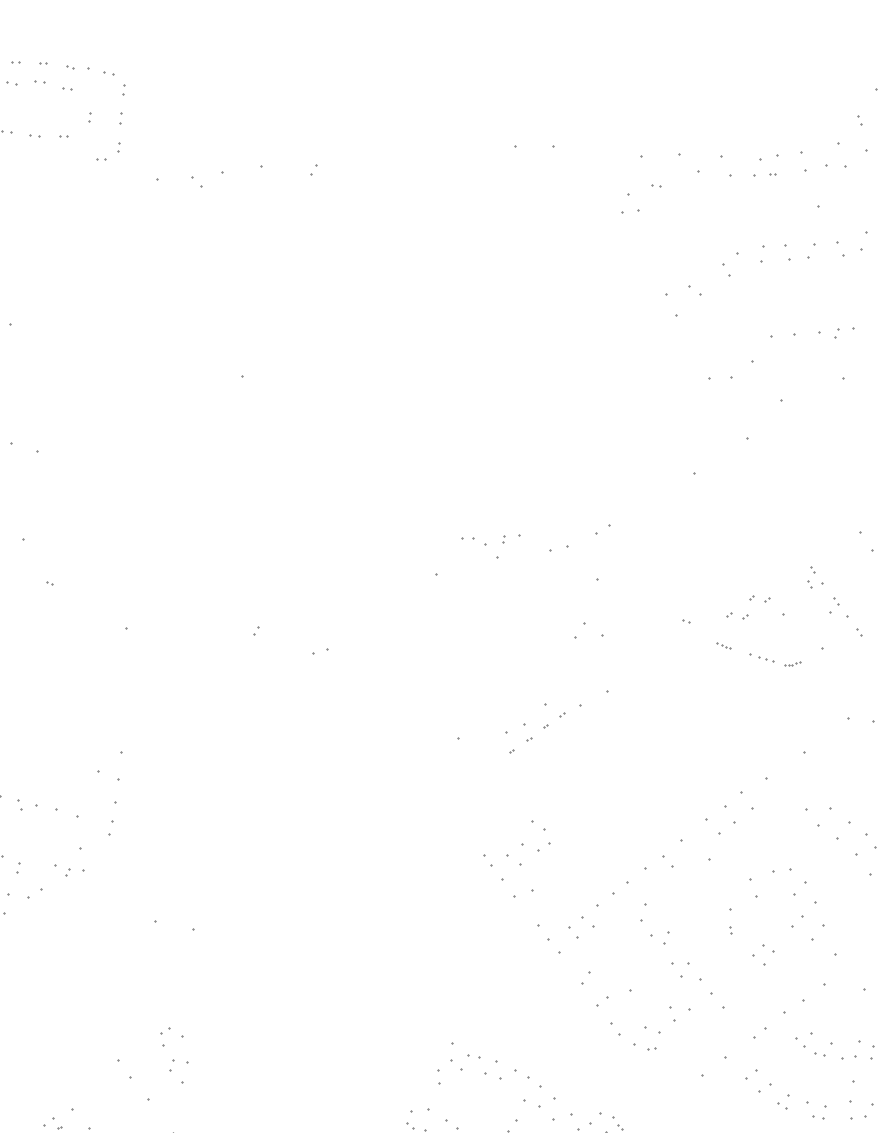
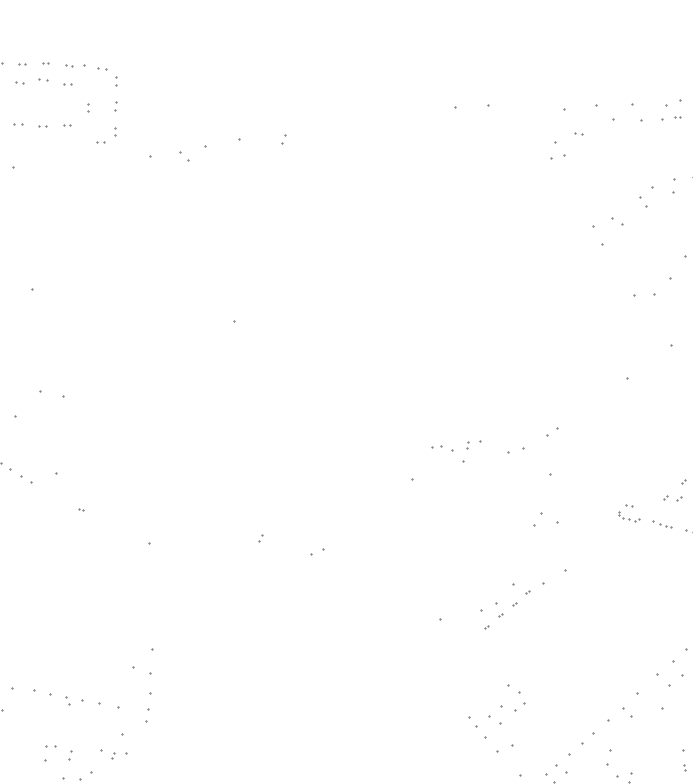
part: (684, 634) -> (628, 516), added
part: (723, 645) -> (662, 524), size x1.67

